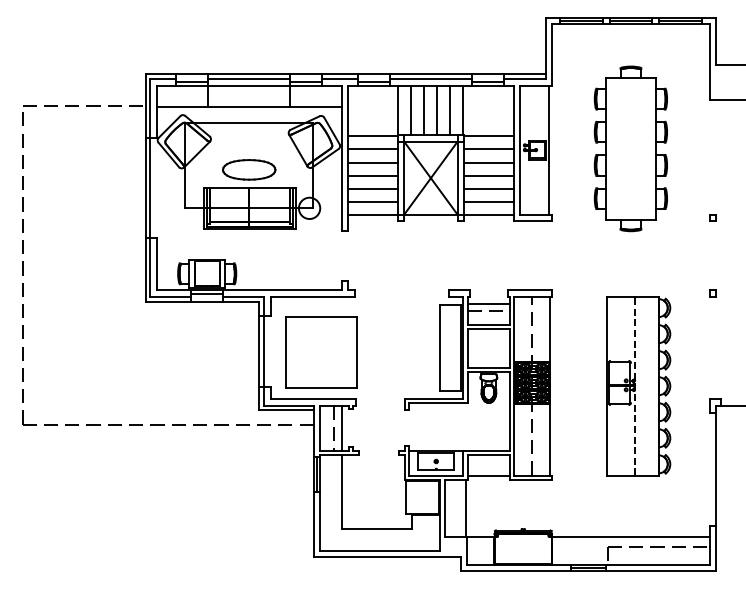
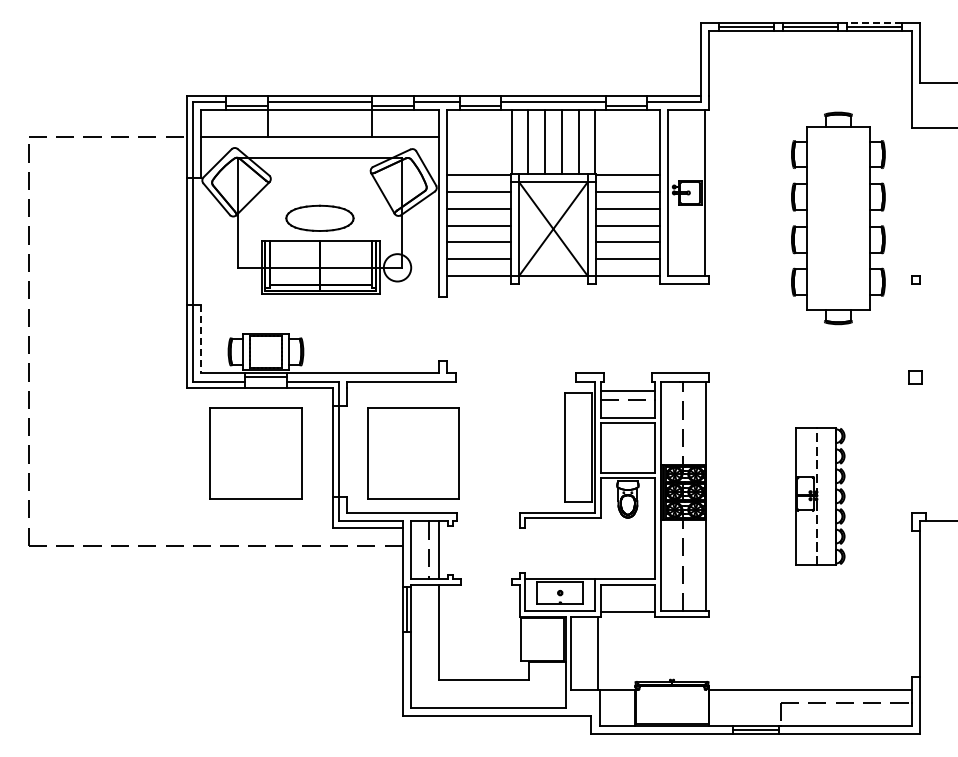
line: (680, 17) -> (873, 22), solid -> dashed
part: (631, 148) -> (838, 218), moved
line: (157, 264) -> (201, 339), solid -> dashed
part: (712, 293) -> (915, 377), size x1.6
part: (199, 352) -> (256, 453), added
part: (638, 386) -> (819, 496), size x0.6

